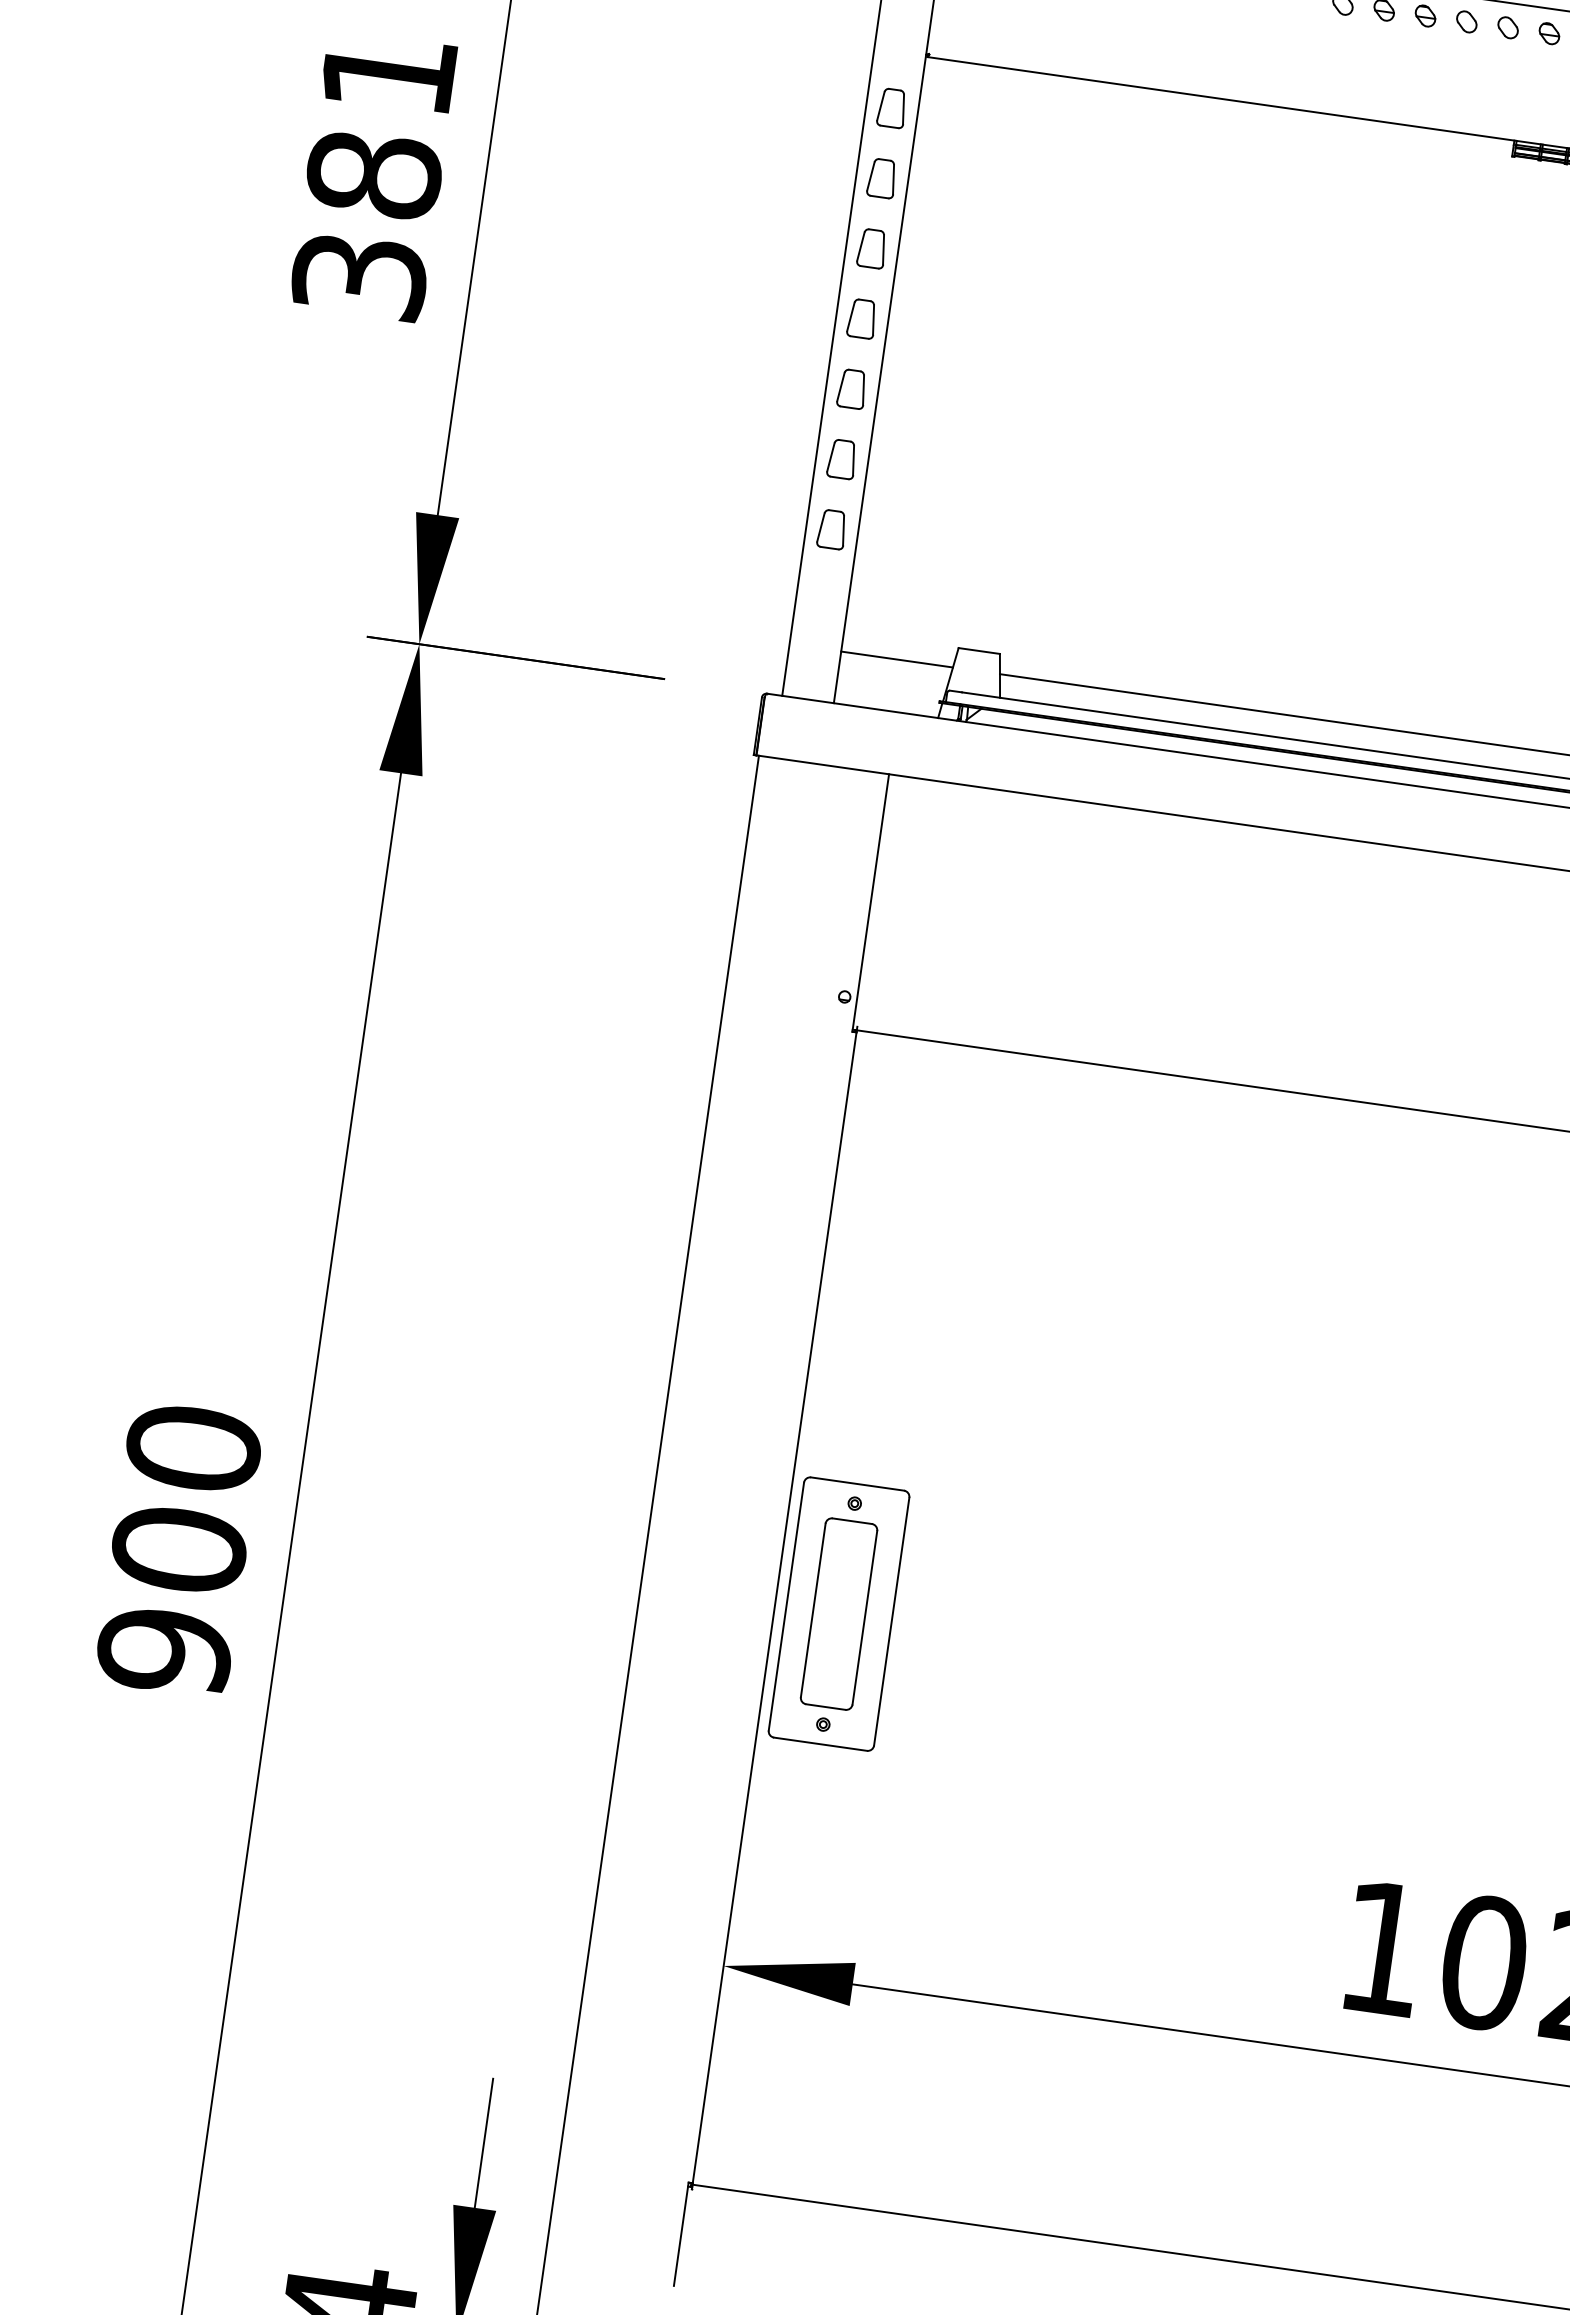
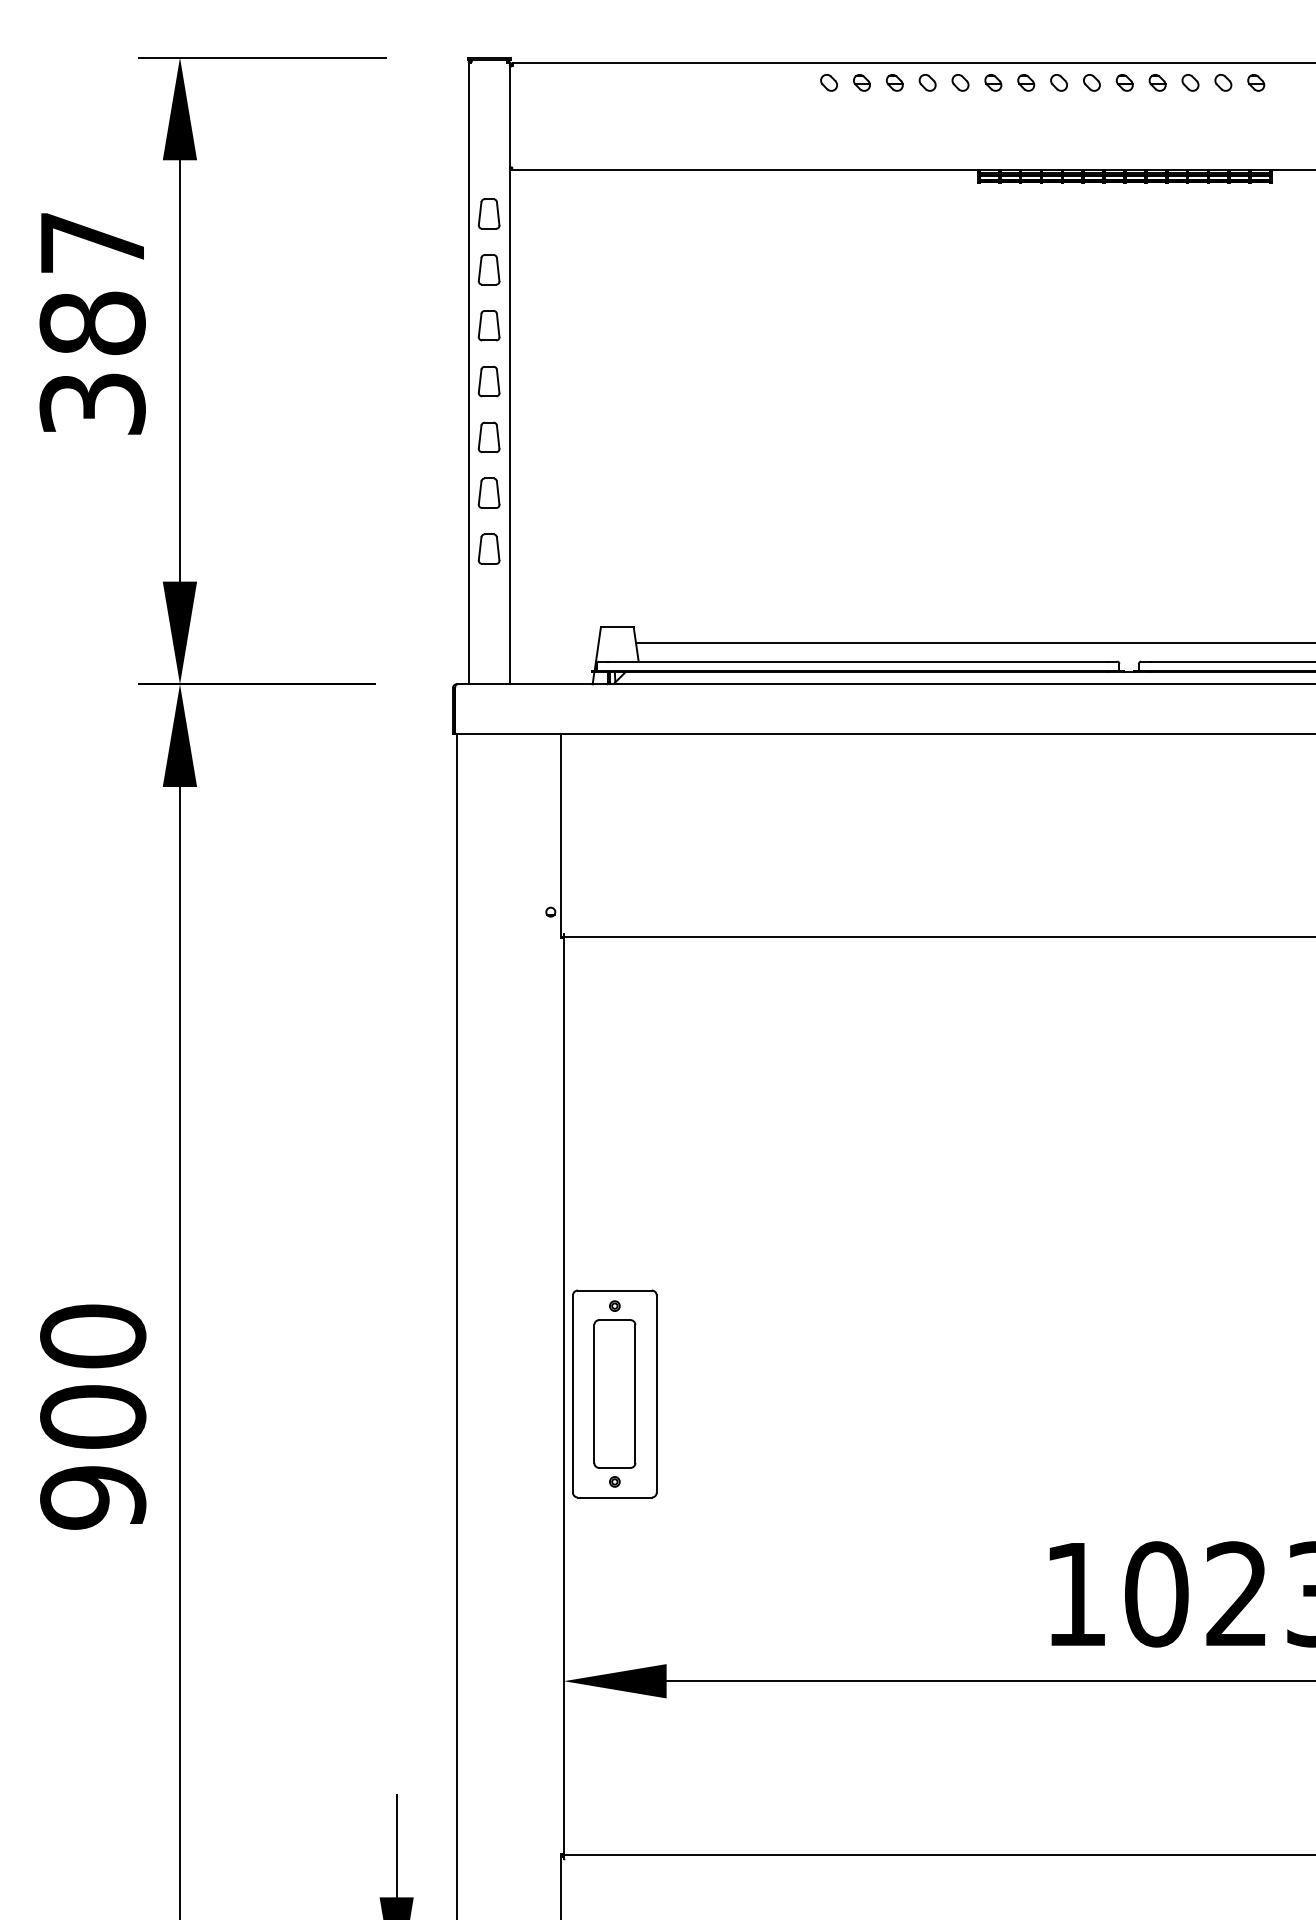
text: (388, 73) -> (92, 242), 381 -> 387
line: (896, 659) -> (553, 643), removed

